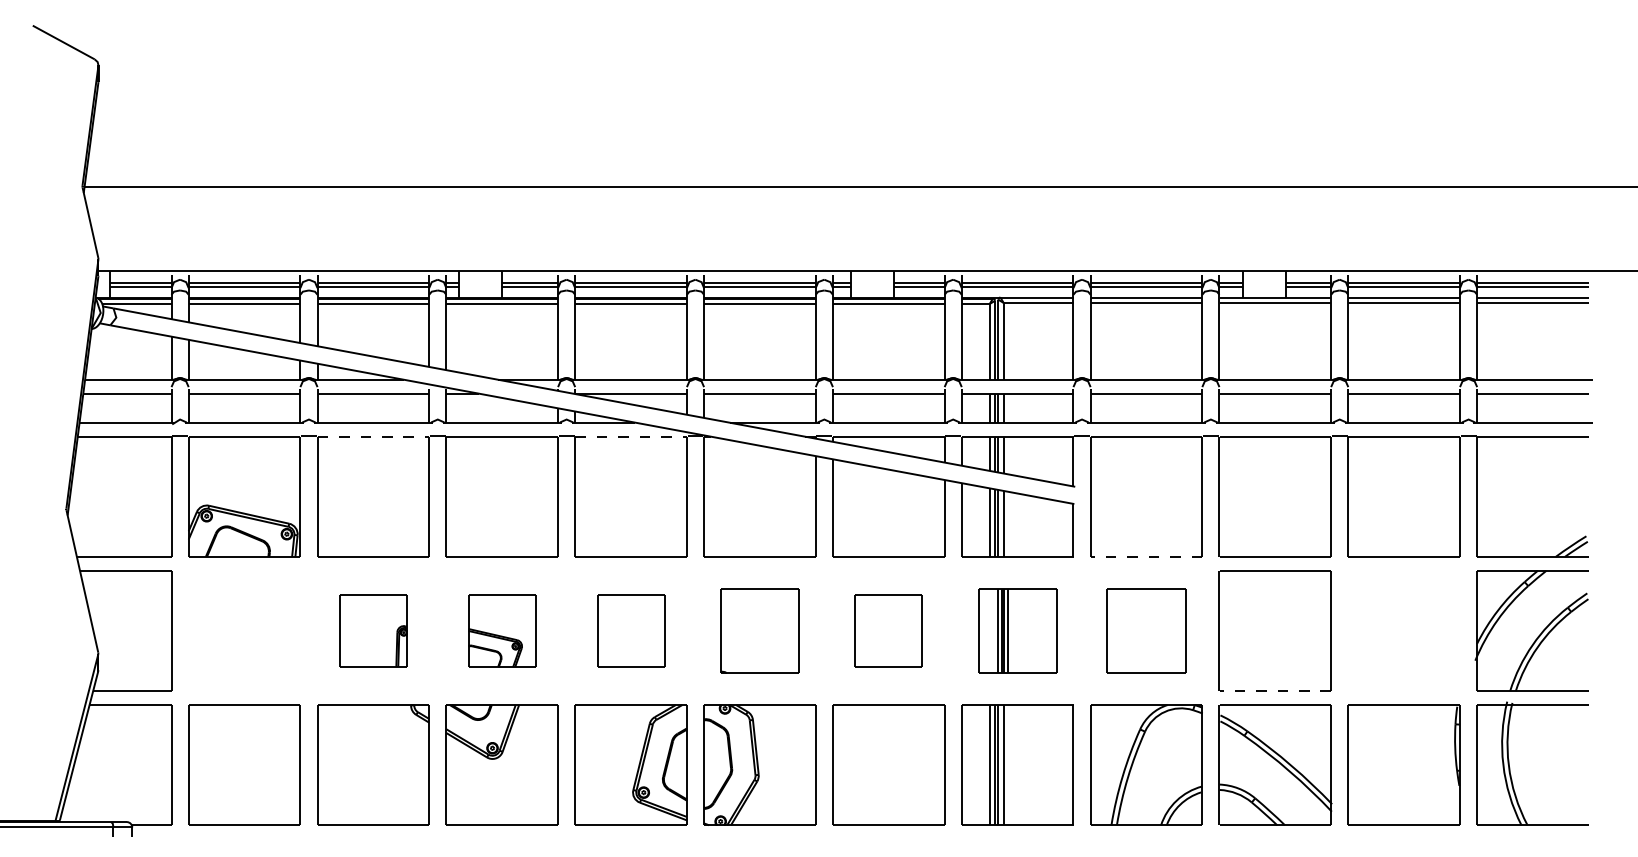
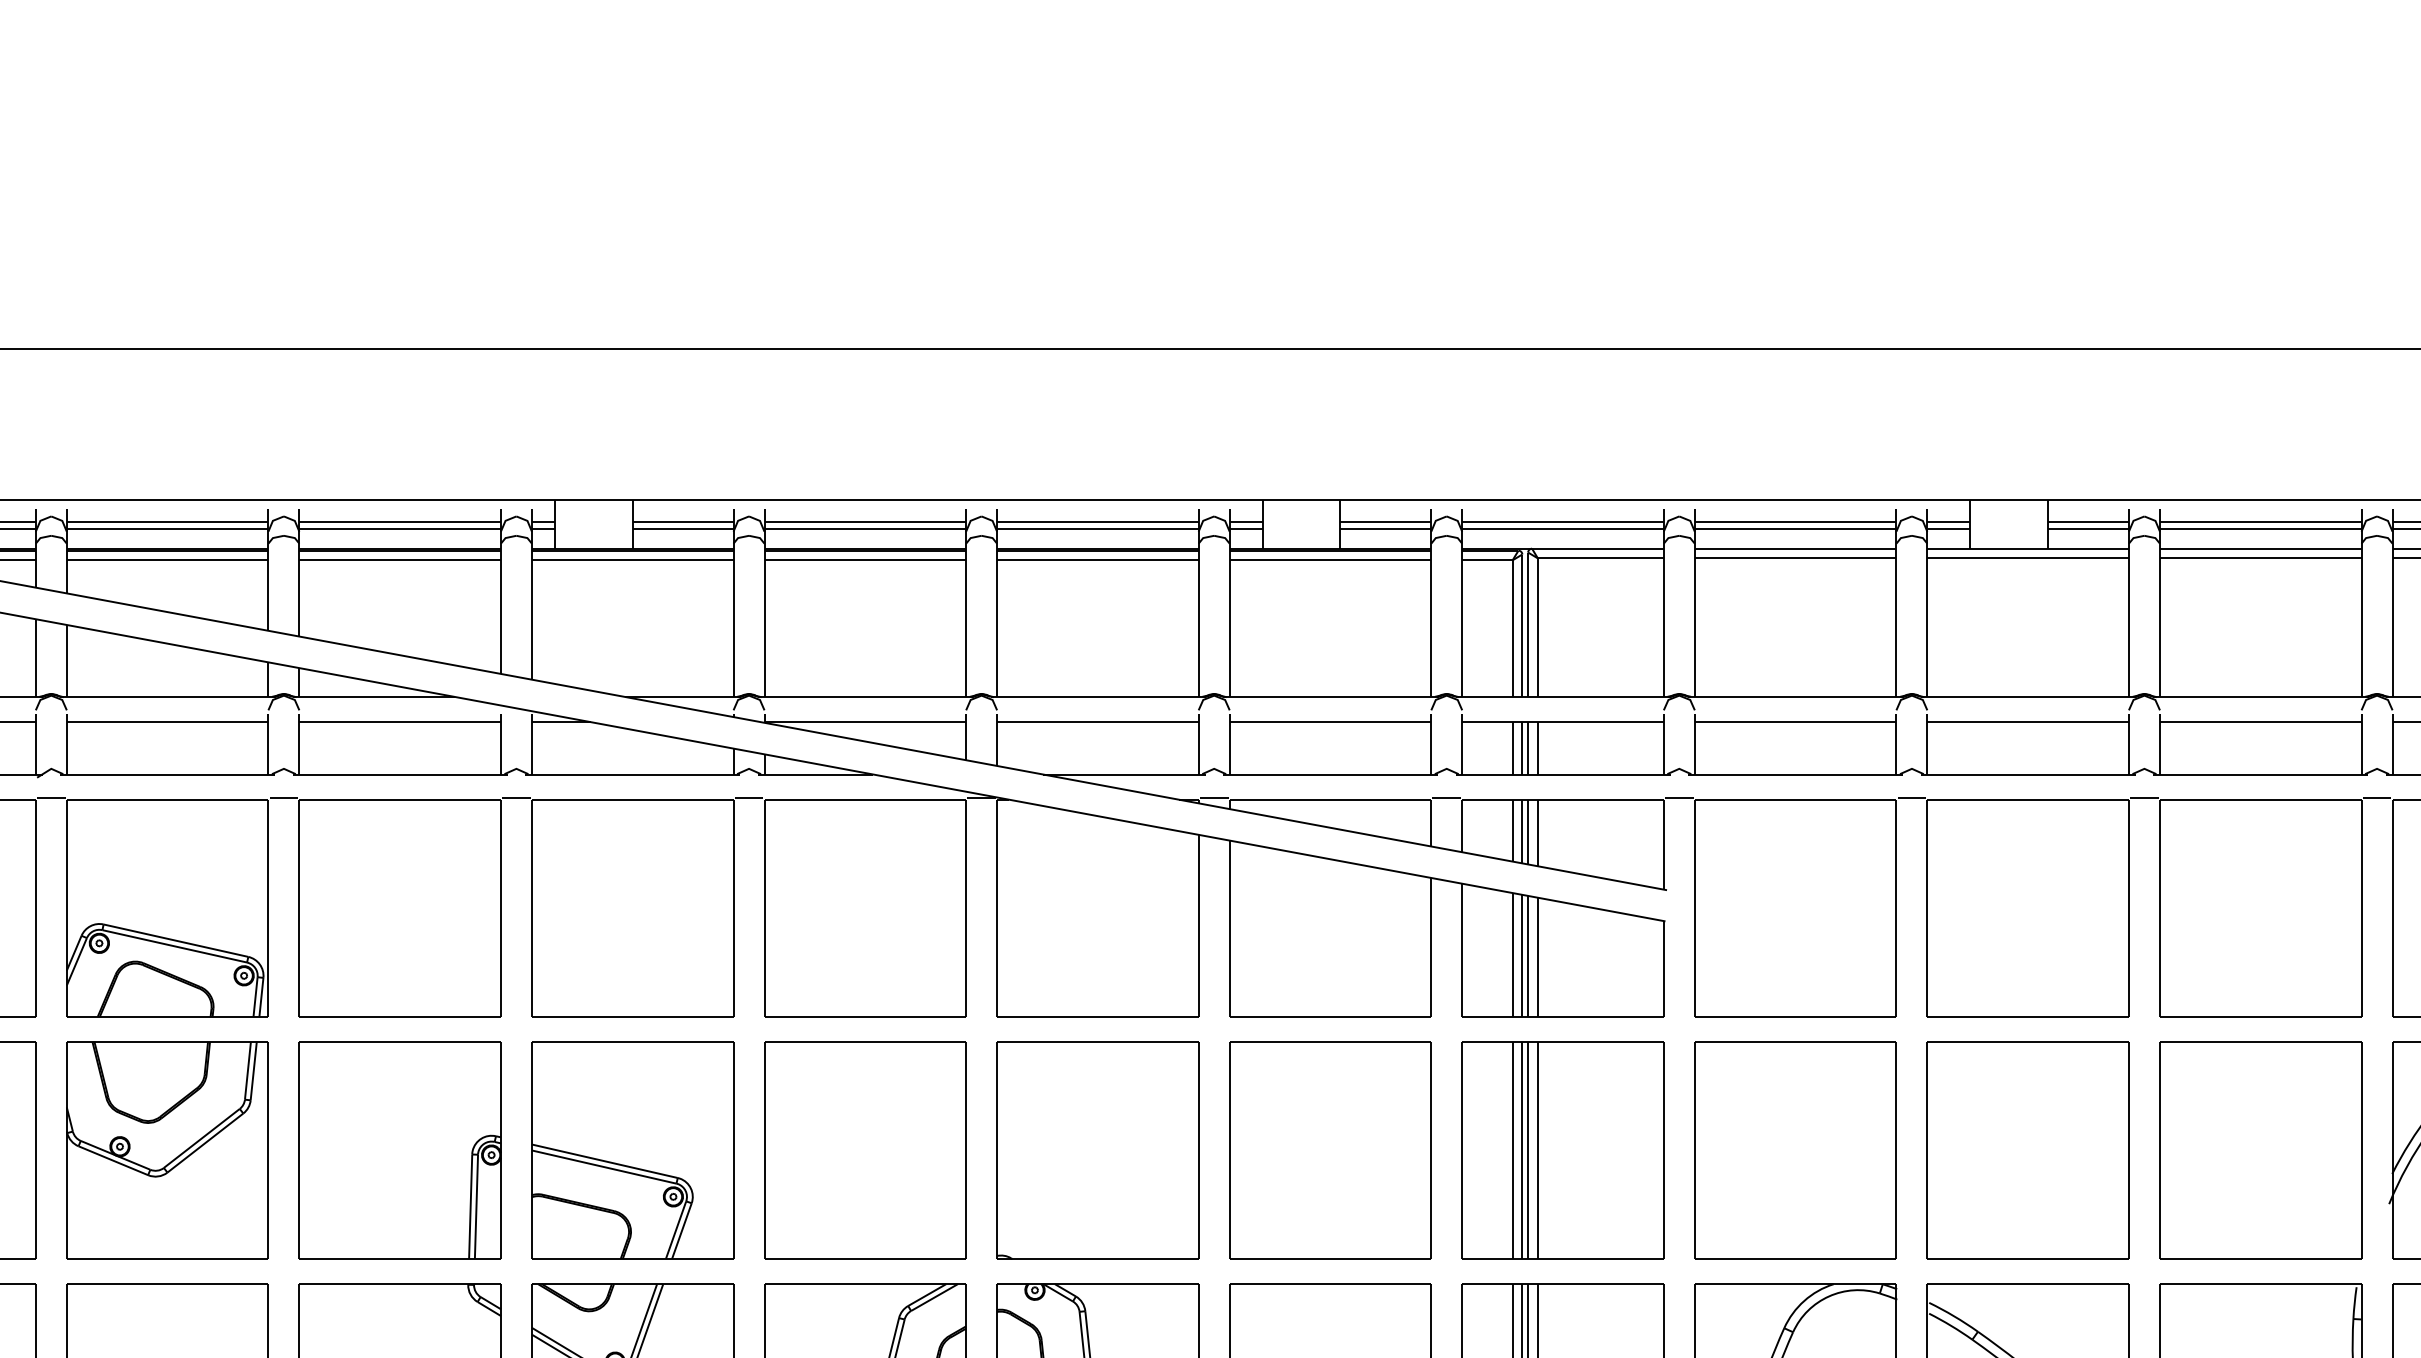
line: (373, 436) -> (400, 799), dashed -> solid
line: (631, 436) -> (866, 799), dashed -> solid
line: (1146, 556) -> (1795, 1016), dashed -> solid
part: (244, 630) -> (167, 1149), added
part: (373, 630) -> (400, 1149), size x1.67
part: (501, 630) -> (631, 1149), size x1.67
part: (630, 630) -> (864, 1149), size x1.67
part: (759, 630) -> (1097, 1149), size x1.43
part: (888, 630) -> (1329, 1149), size x1.67
part: (1017, 630) -> (1562, 1149), size x1.43
part: (1146, 630) -> (1795, 1149), size x1.43
part: (1403, 630) -> (2259, 1149), added
line: (1275, 691) -> (2028, 1259), dashed -> solid

